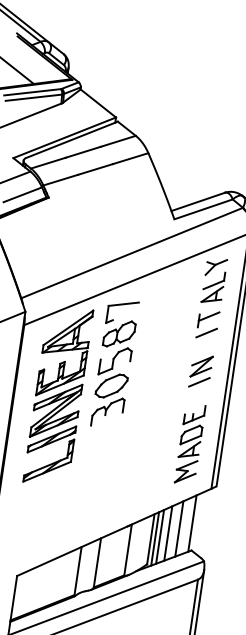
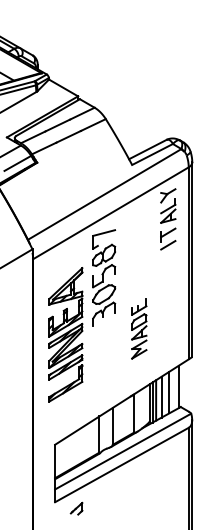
part: (201, 371) -> (168, 274), removed
part: (57, 395) -> (65, 334), moved
part: (190, 443) -> (139, 328), moved

